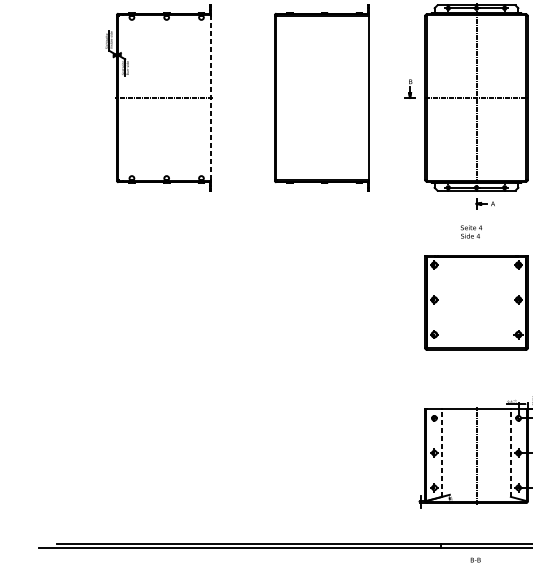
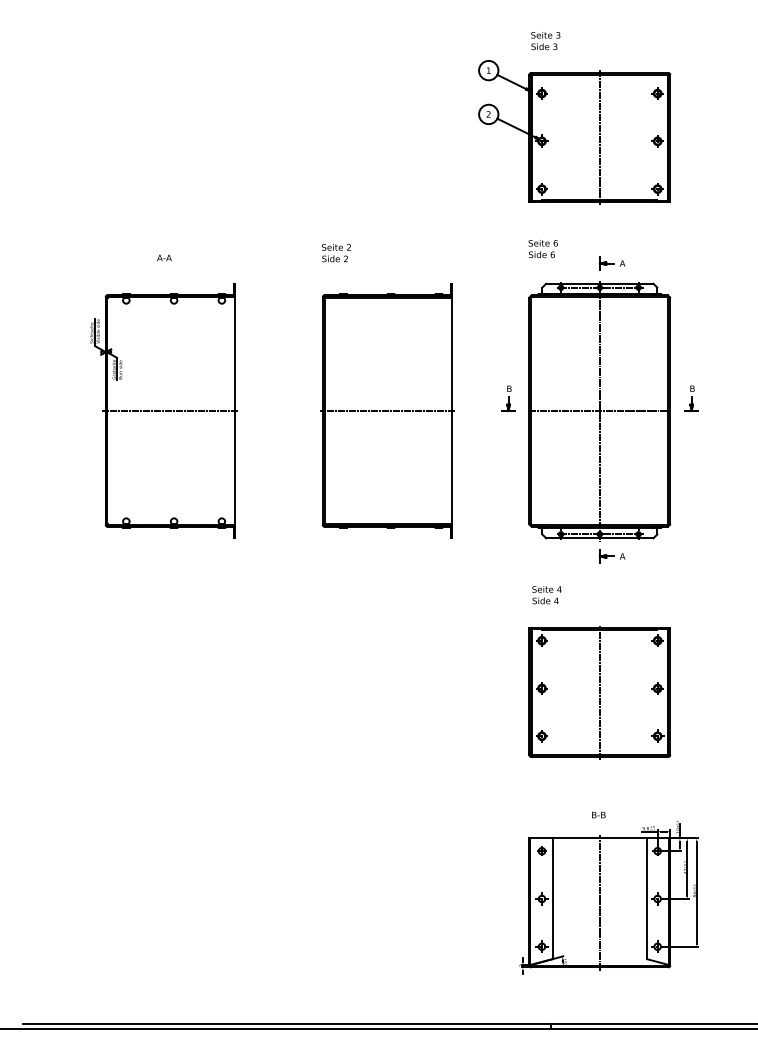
line: (210, 98) -> (234, 411), dashed -> solid
line: (321, 98) -> (387, 411), added
text: (471, 232) -> (546, 595), moved
line: (476, 302) -> (599, 692), added
line: (442, 452) -> (552, 898), dashed -> solid
line: (511, 452) -> (647, 898), dashed -> solid
text: (475, 559) -> (598, 814), moved

